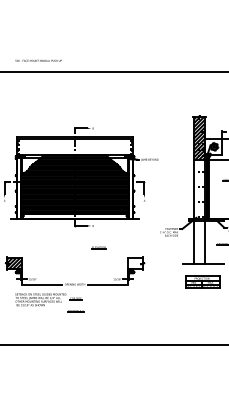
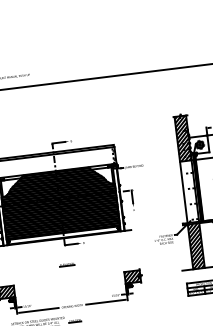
hatch: (198, 241) -> (195, 245), added
part: (98, 247) -> (66, 264), moved
hatch: (135, 263) -> (132, 276), added

